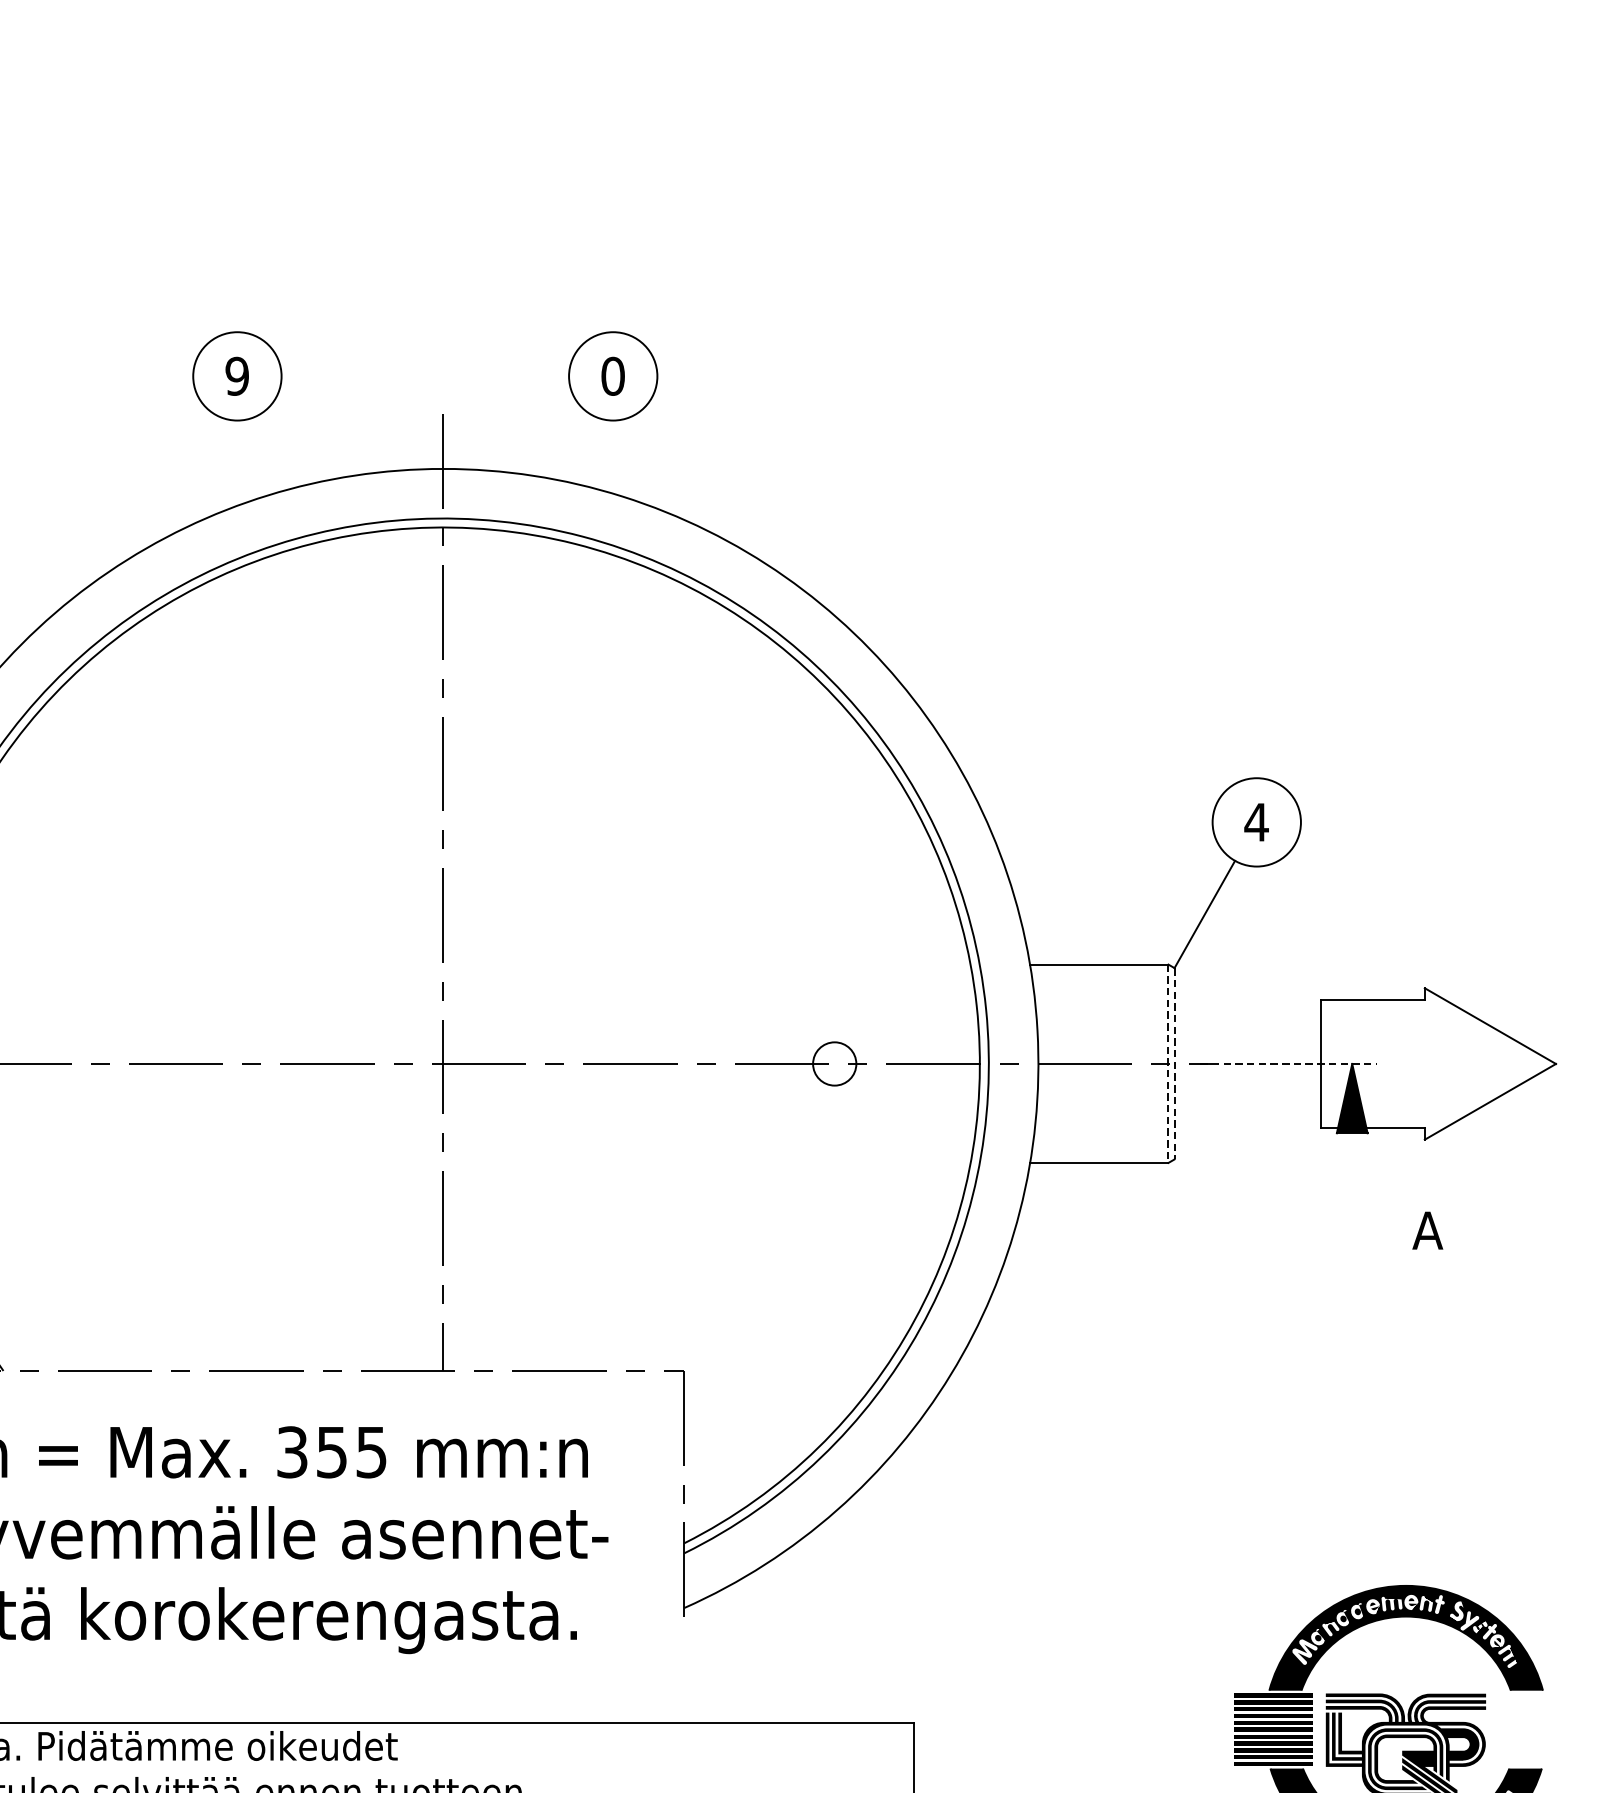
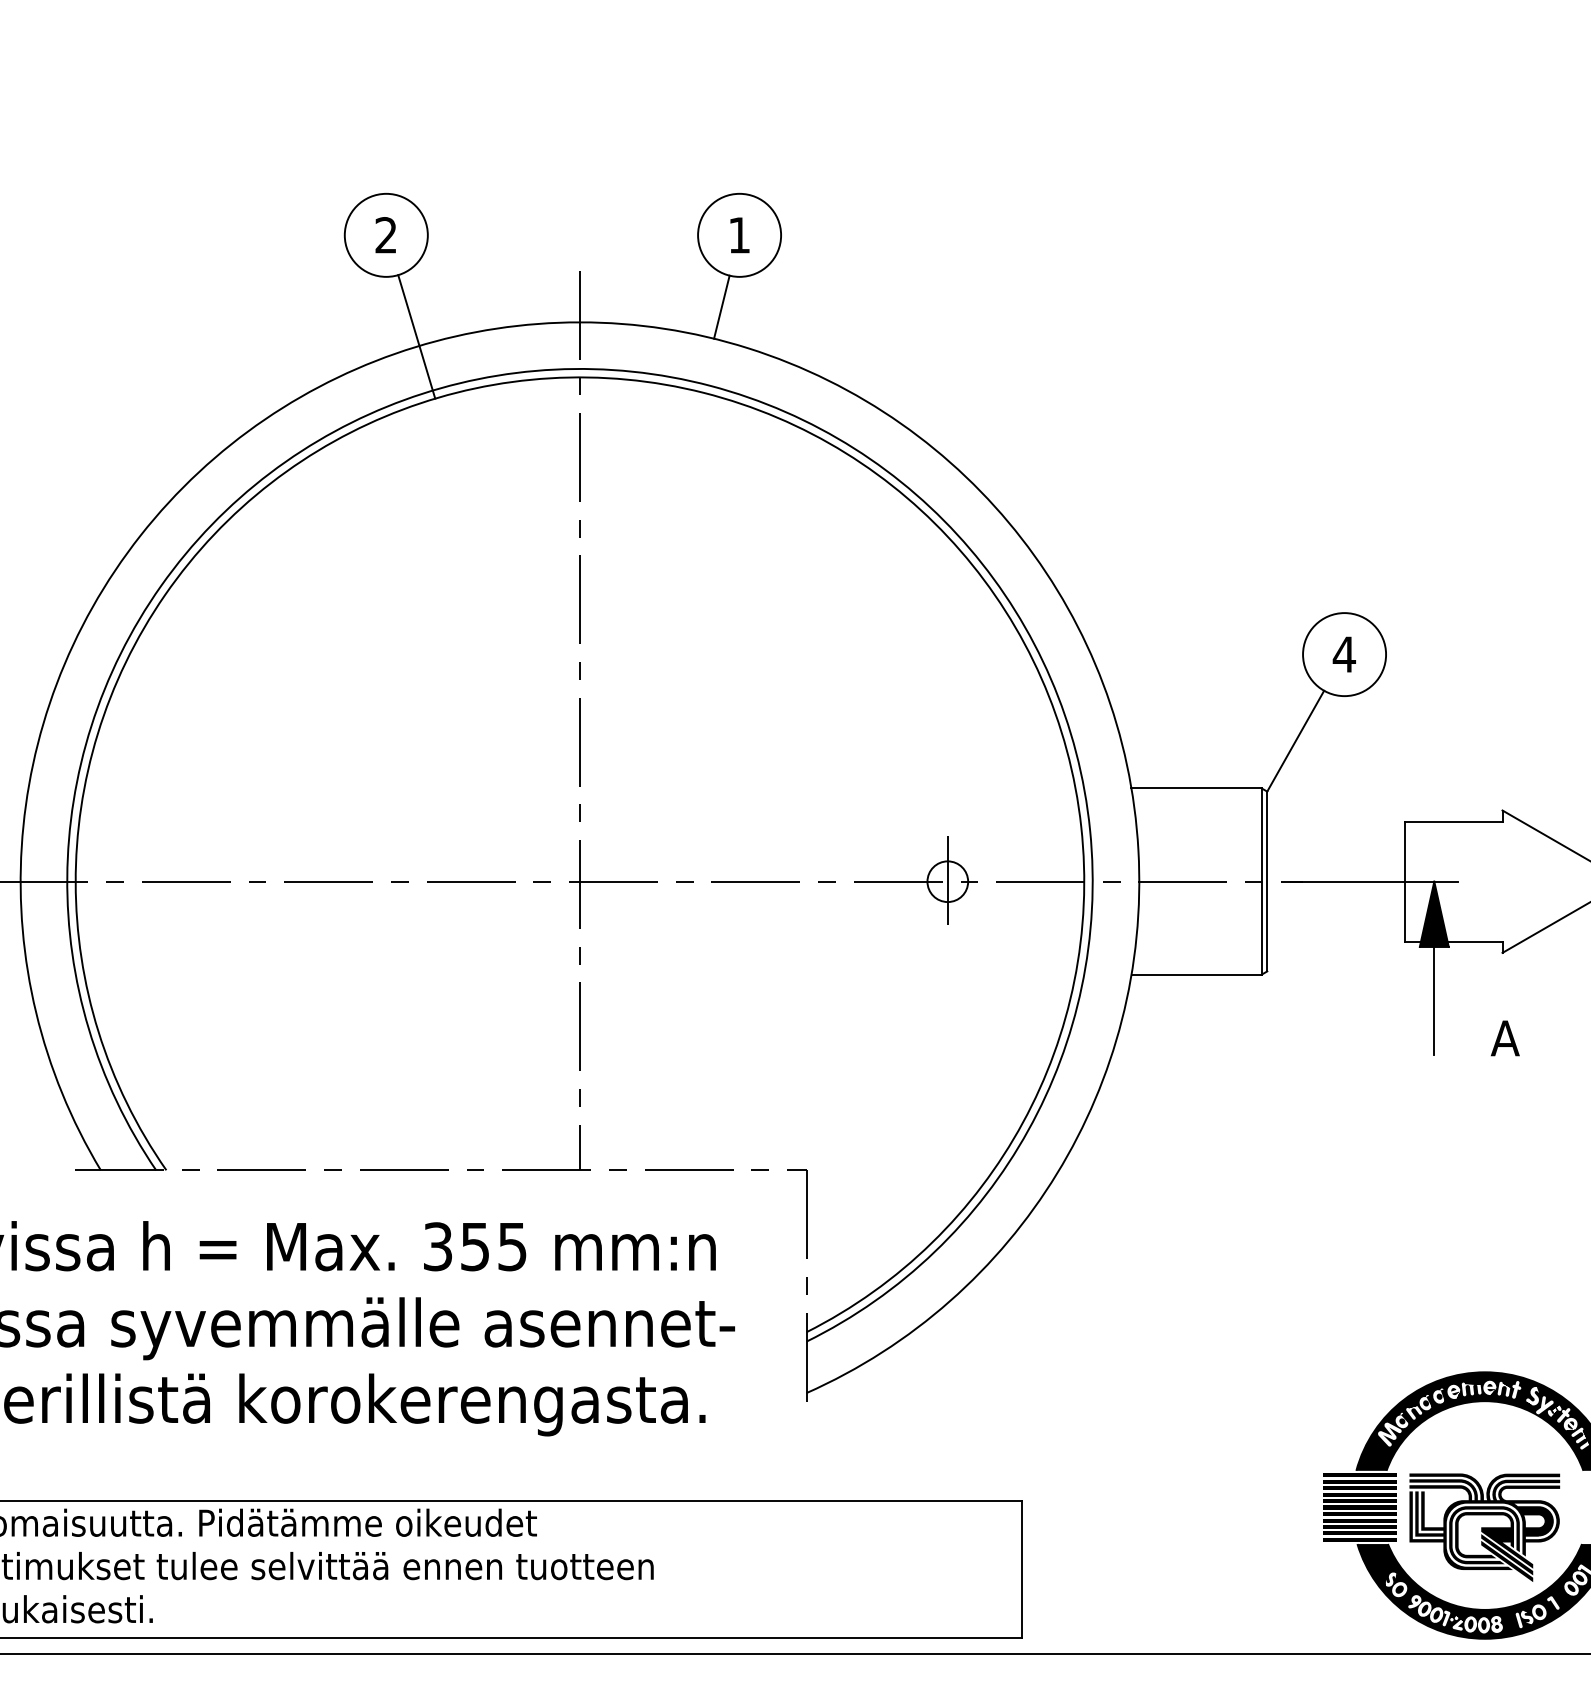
text: (237, 376) -> (386, 235), 9 -> 2
text: (613, 376) -> (739, 235), 0 -> 1
line: (593, 452) -> (721, 306), added
line: (269, 483) -> (416, 336), added
line: (834, 1063) -> (947, 881), added
line: (1174, 1063) -> (1267, 881), dashed -> solid
line: (1288, 1063) -> (1374, 881), dashed -> solid
line: (1168, 1064) -> (1261, 882), dashed -> solid
line: (1352, 1190) -> (1434, 1000), added

